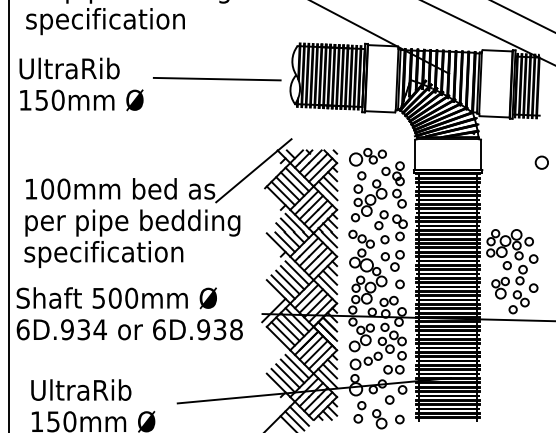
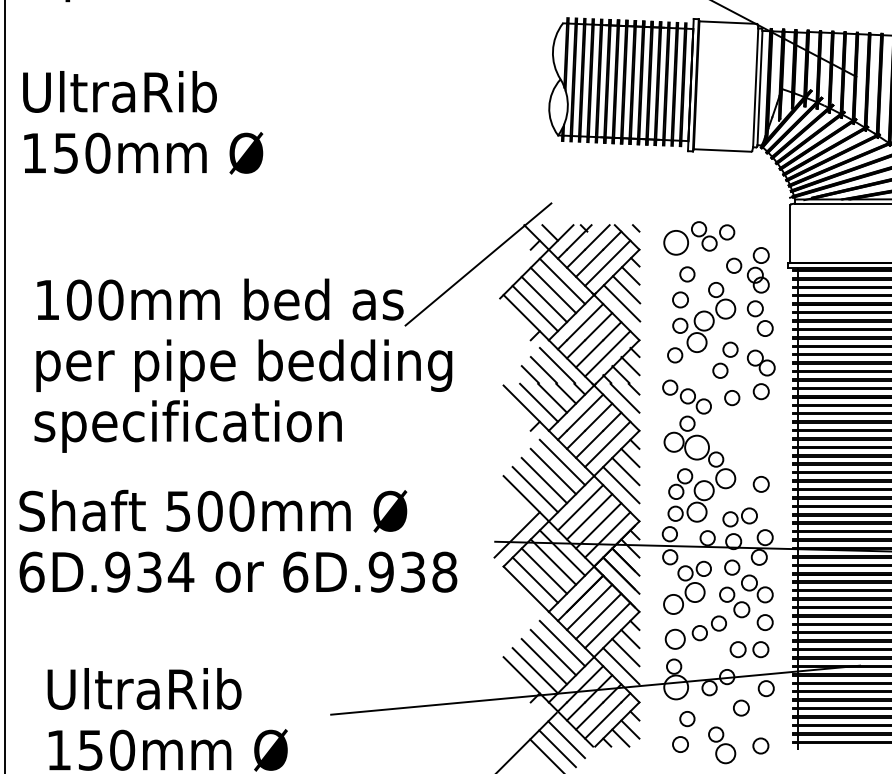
line: (216, 78) -> (406, 85), removed
text: (81, 84) -> (142, 122), moved
part: (392, 260) -> (746, 438), removed

